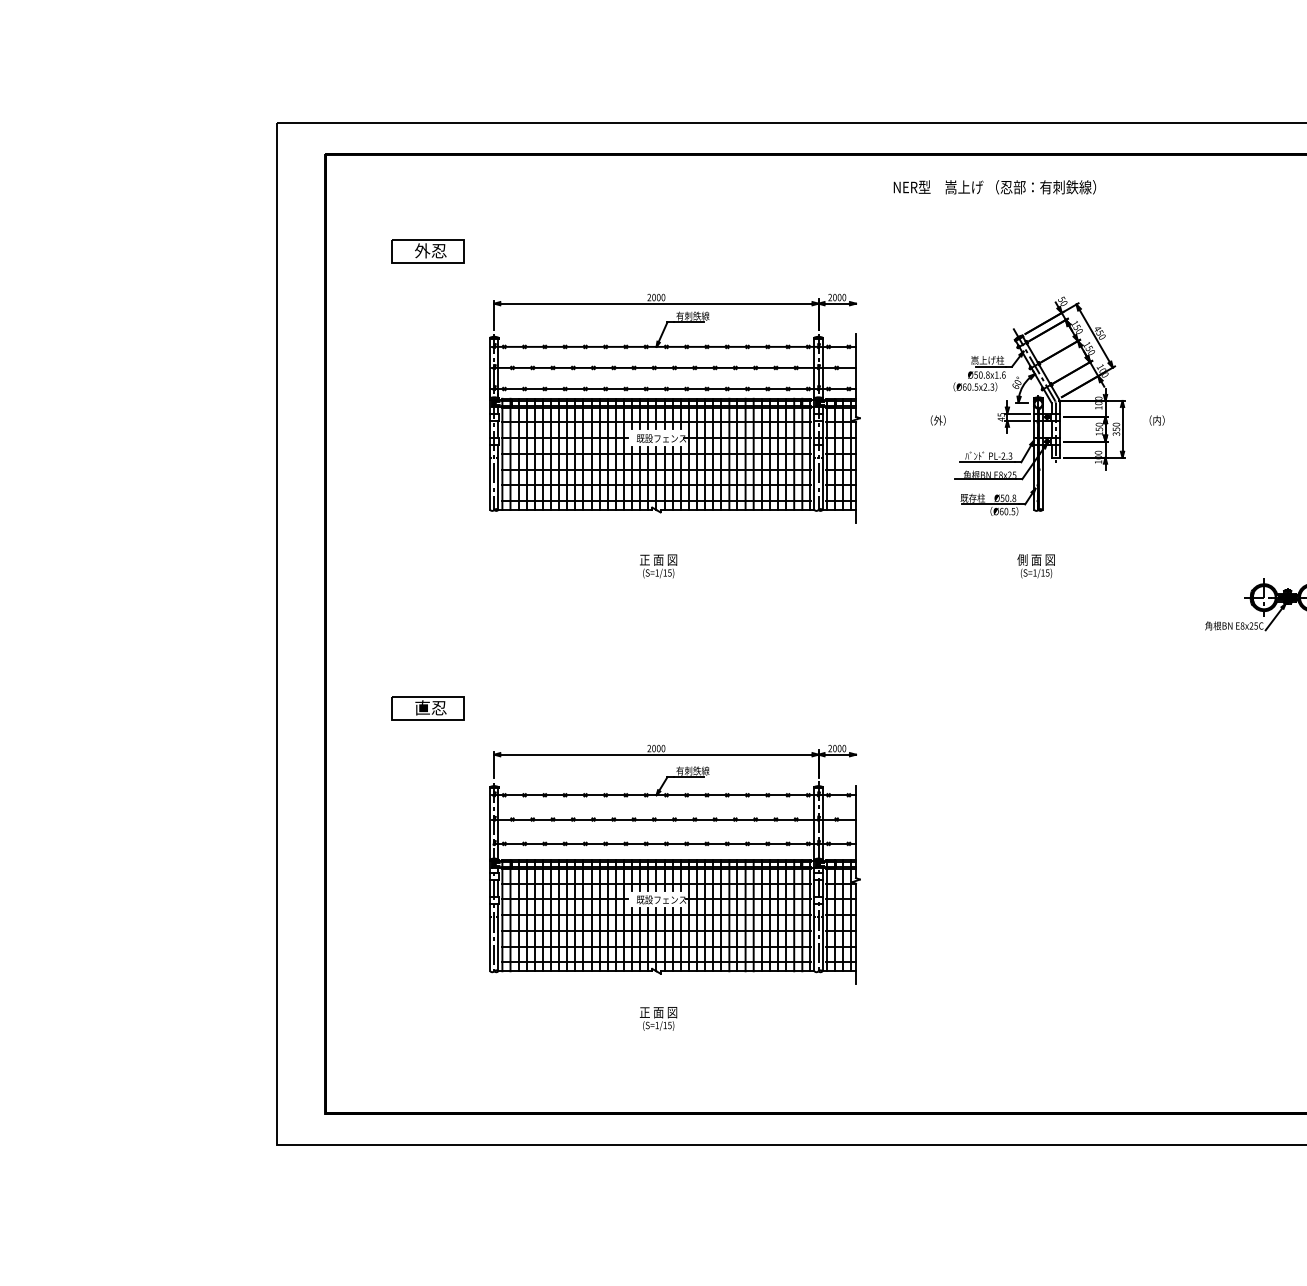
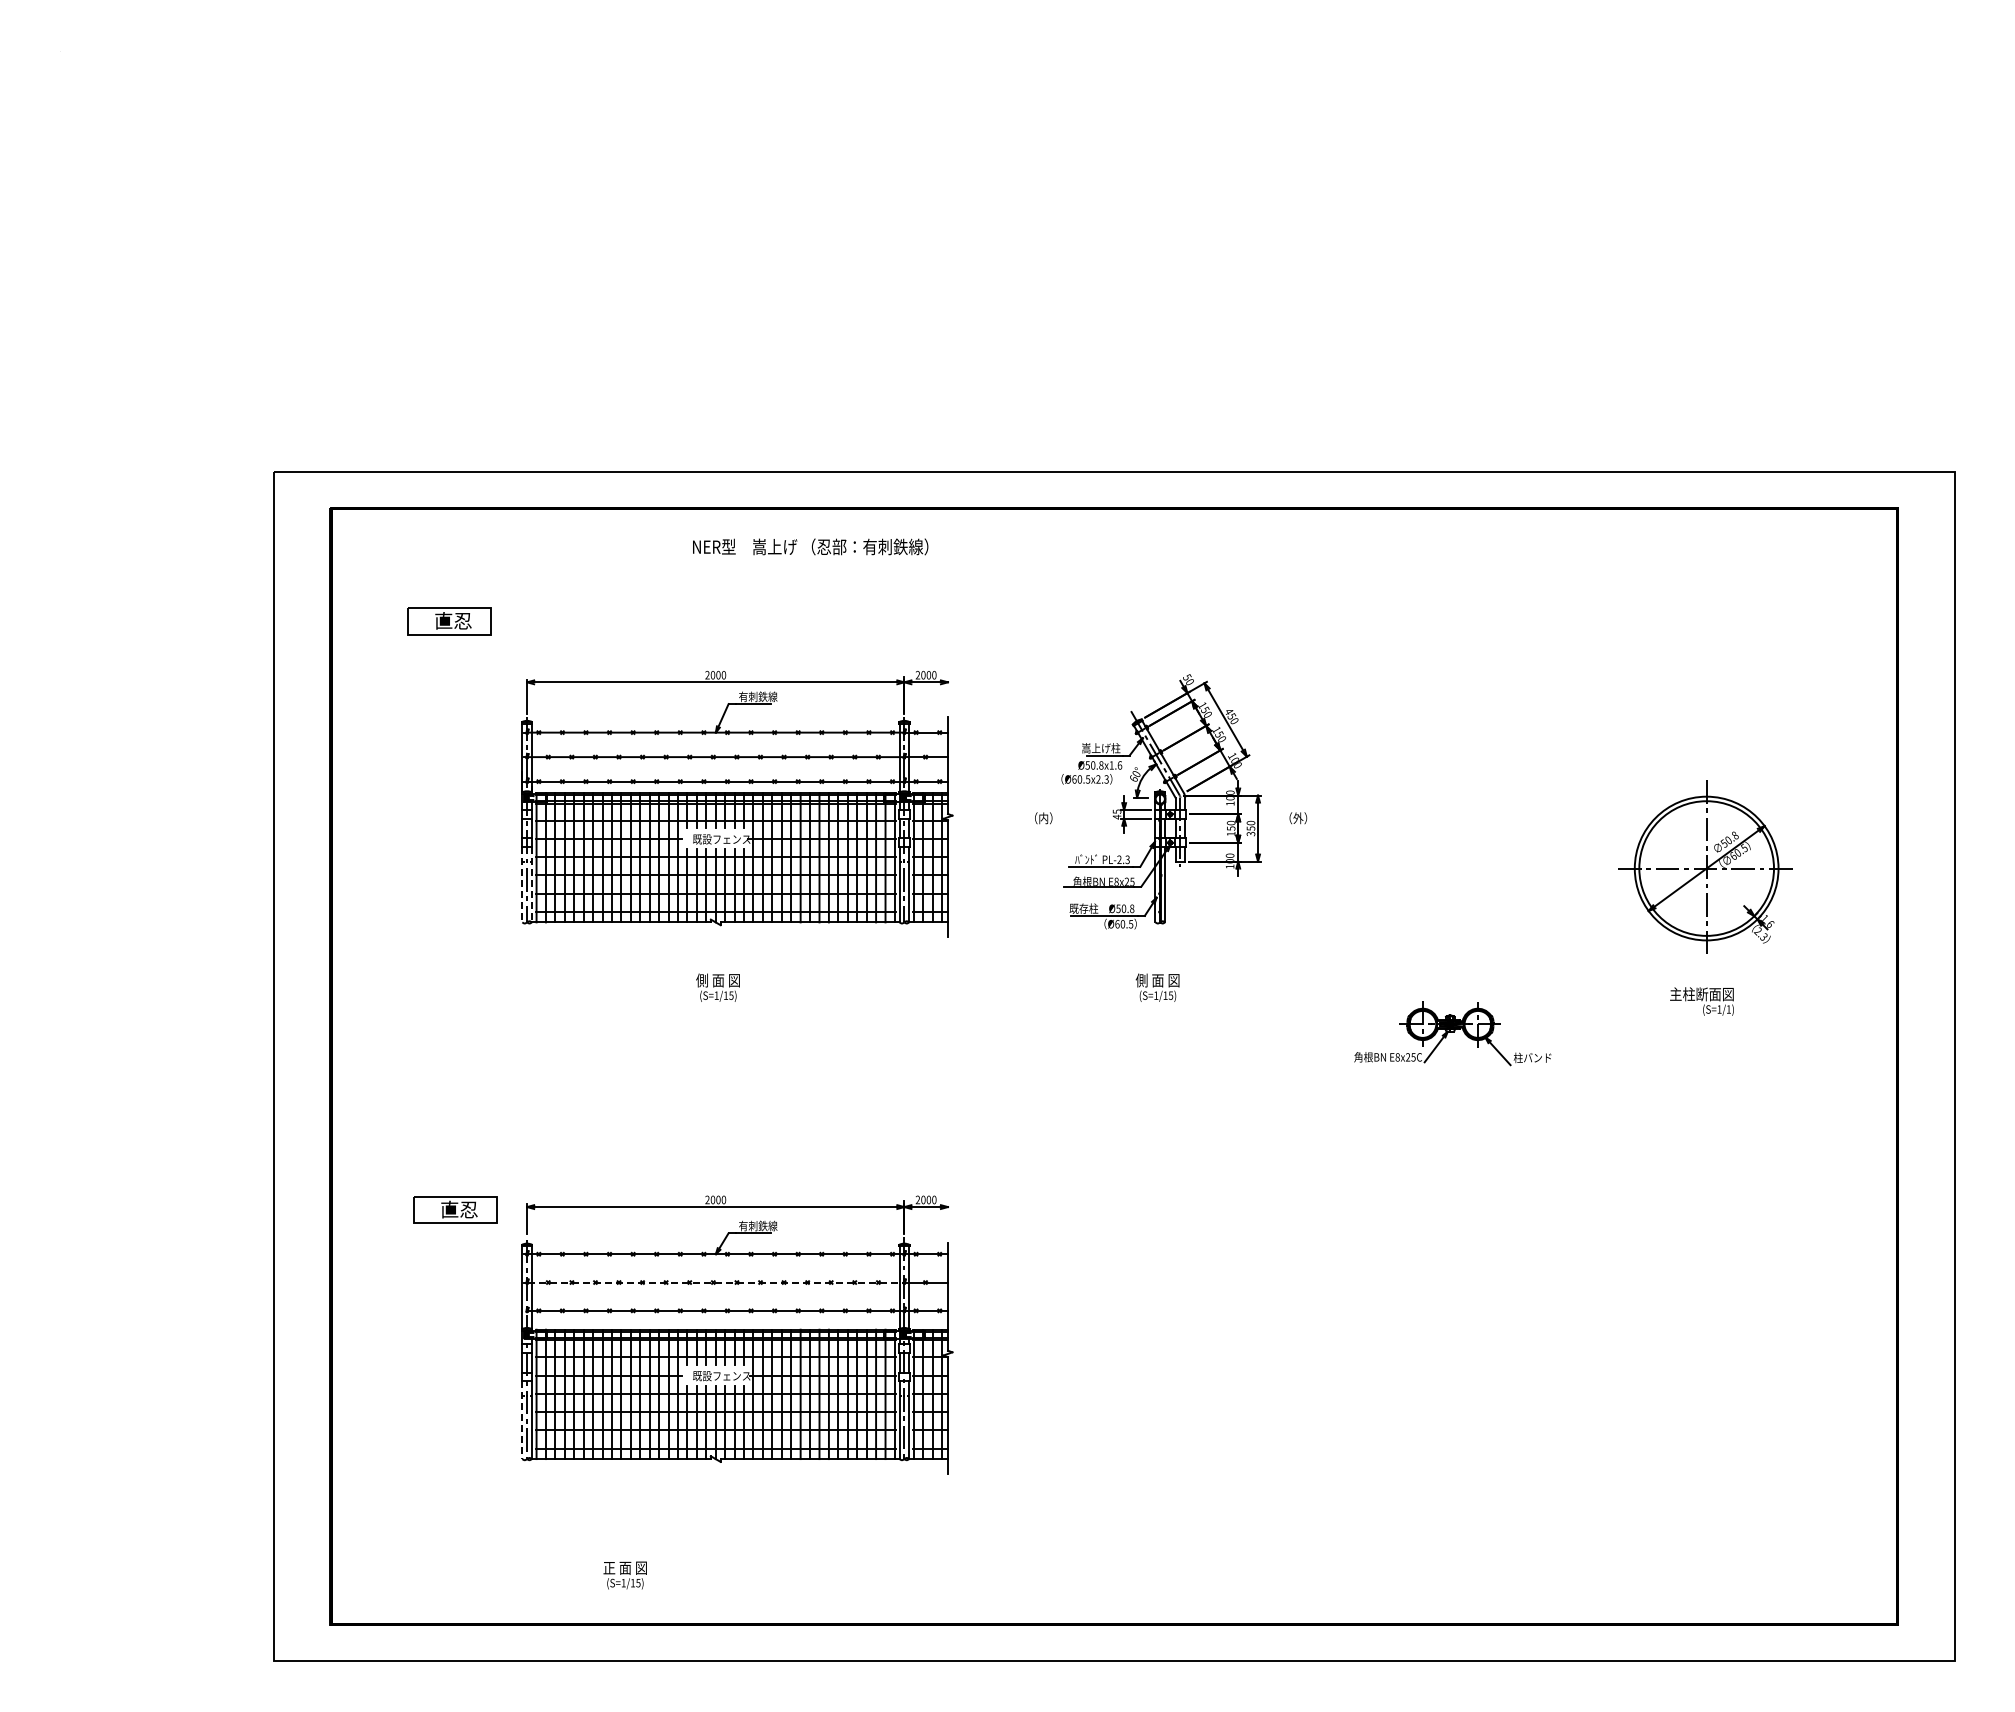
text: (994, 186) -> (810, 546), moved
text: (422, 250) -> (443, 620), 外忍 -> 直忍
text: (938, 420) -> (1043, 818), （外） -> （内）
text: (1157, 420) -> (1298, 818), （内） -> （外）
line: (490, 477) -> (522, 884), solid -> dashed
line: (498, 477) -> (531, 884), solid -> dashed
text: (645, 559) -> (702, 980), 正 面 図 -> 側 面 図
part: (427, 707) -> (455, 1209), moved
line: (656, 819) -> (715, 1282), solid -> dashed
line: (490, 938) -> (522, 1420), solid -> dashed
text: (657, 1018) -> (624, 1575), moved

